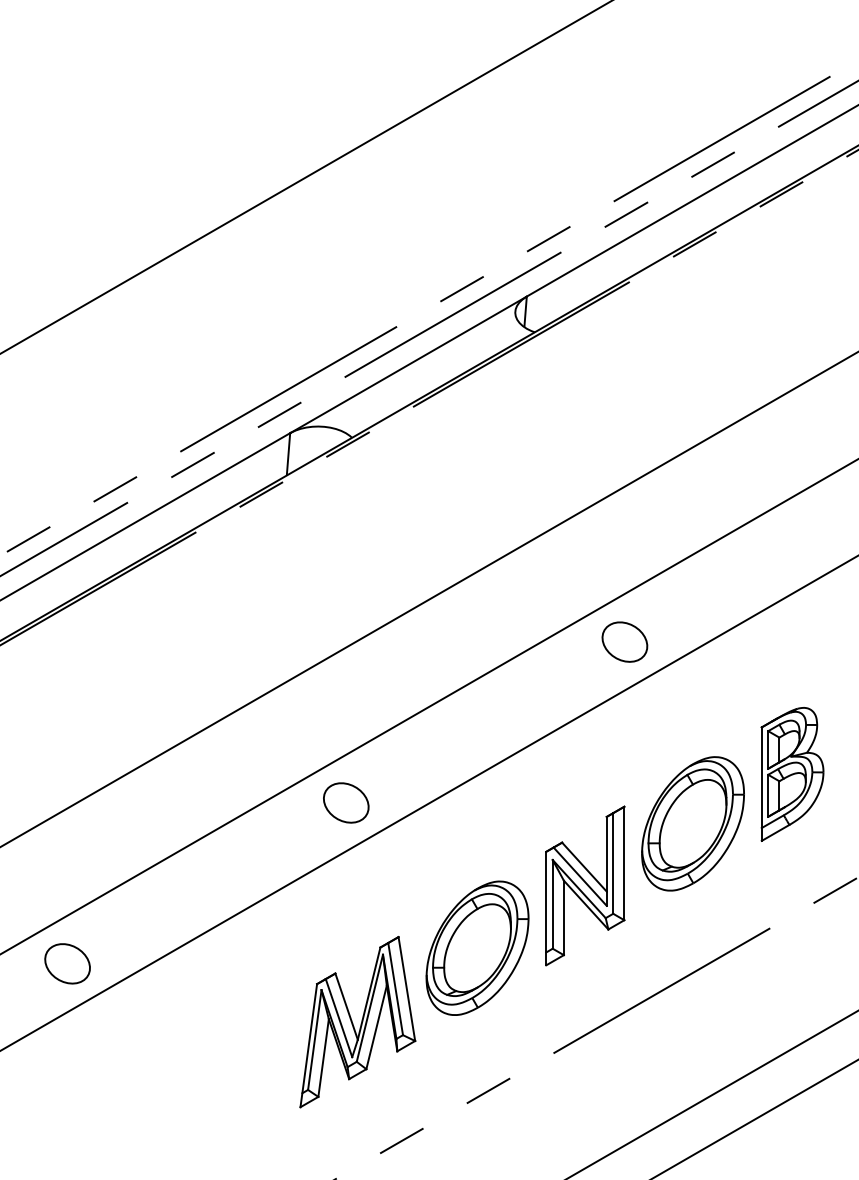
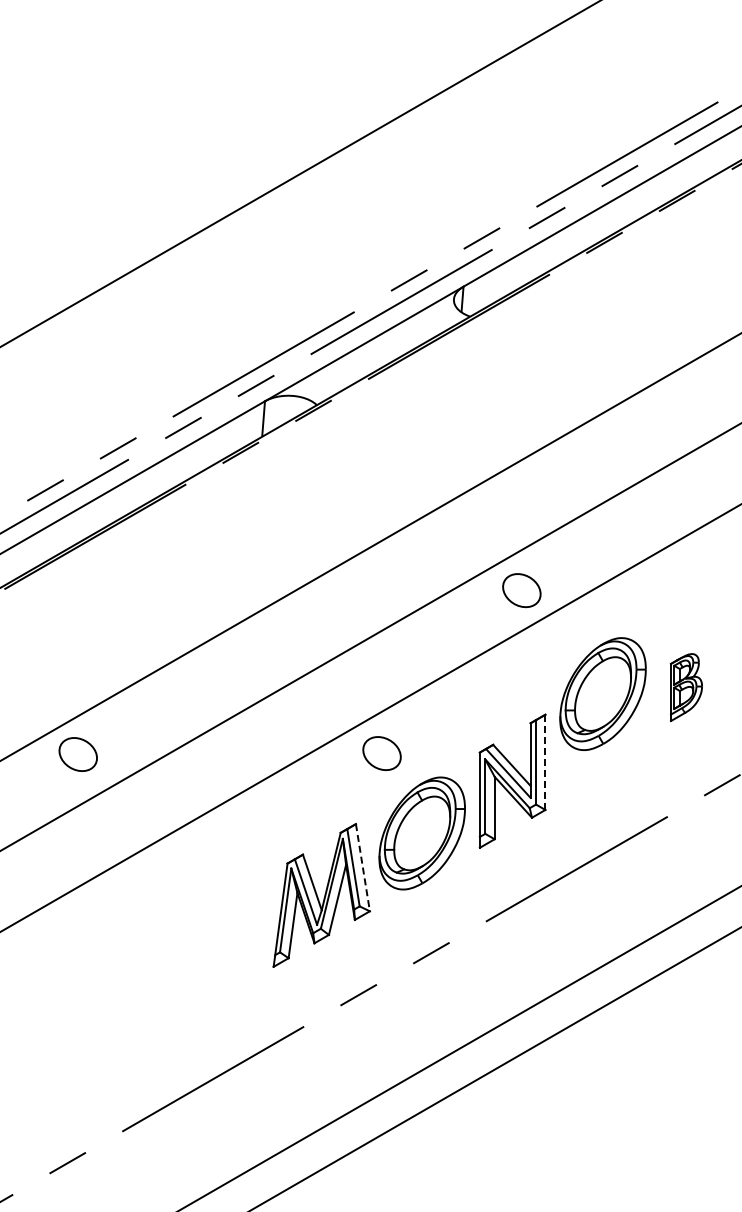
part: (624, 641) -> (521, 590), moved
part: (792, 774) -> (686, 687), size x0.6
part: (345, 802) -> (381, 753), moved
part: (692, 823) -> (602, 693), moved
line: (624, 863) -> (545, 762), solid -> dashed
part: (66, 963) -> (77, 754), moved
line: (406, 989) -> (362, 868), solid -> dashed

